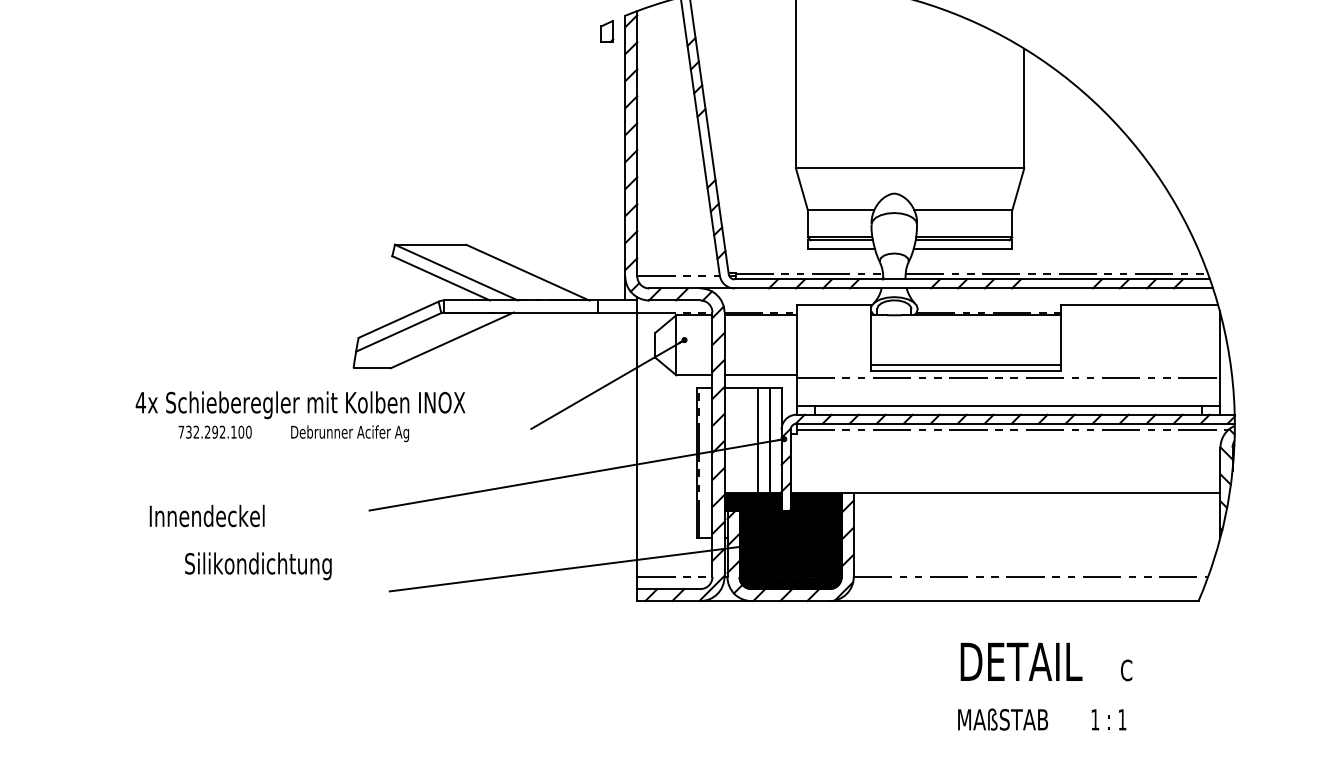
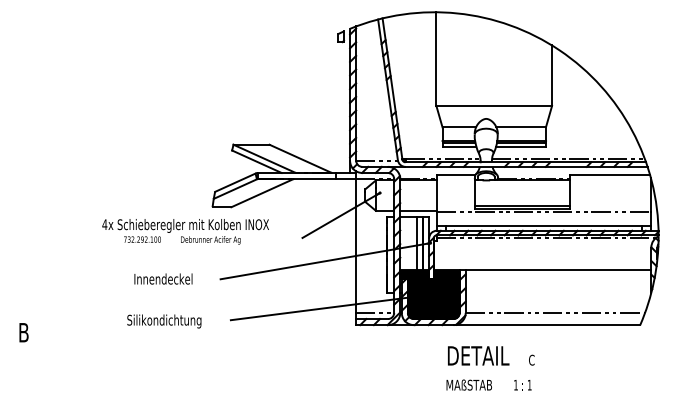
text: (207, 514) -> (163, 278), moved
text: (258, 566) -> (164, 321), moved
text: (1044, 686) -> (490, 368), moved

